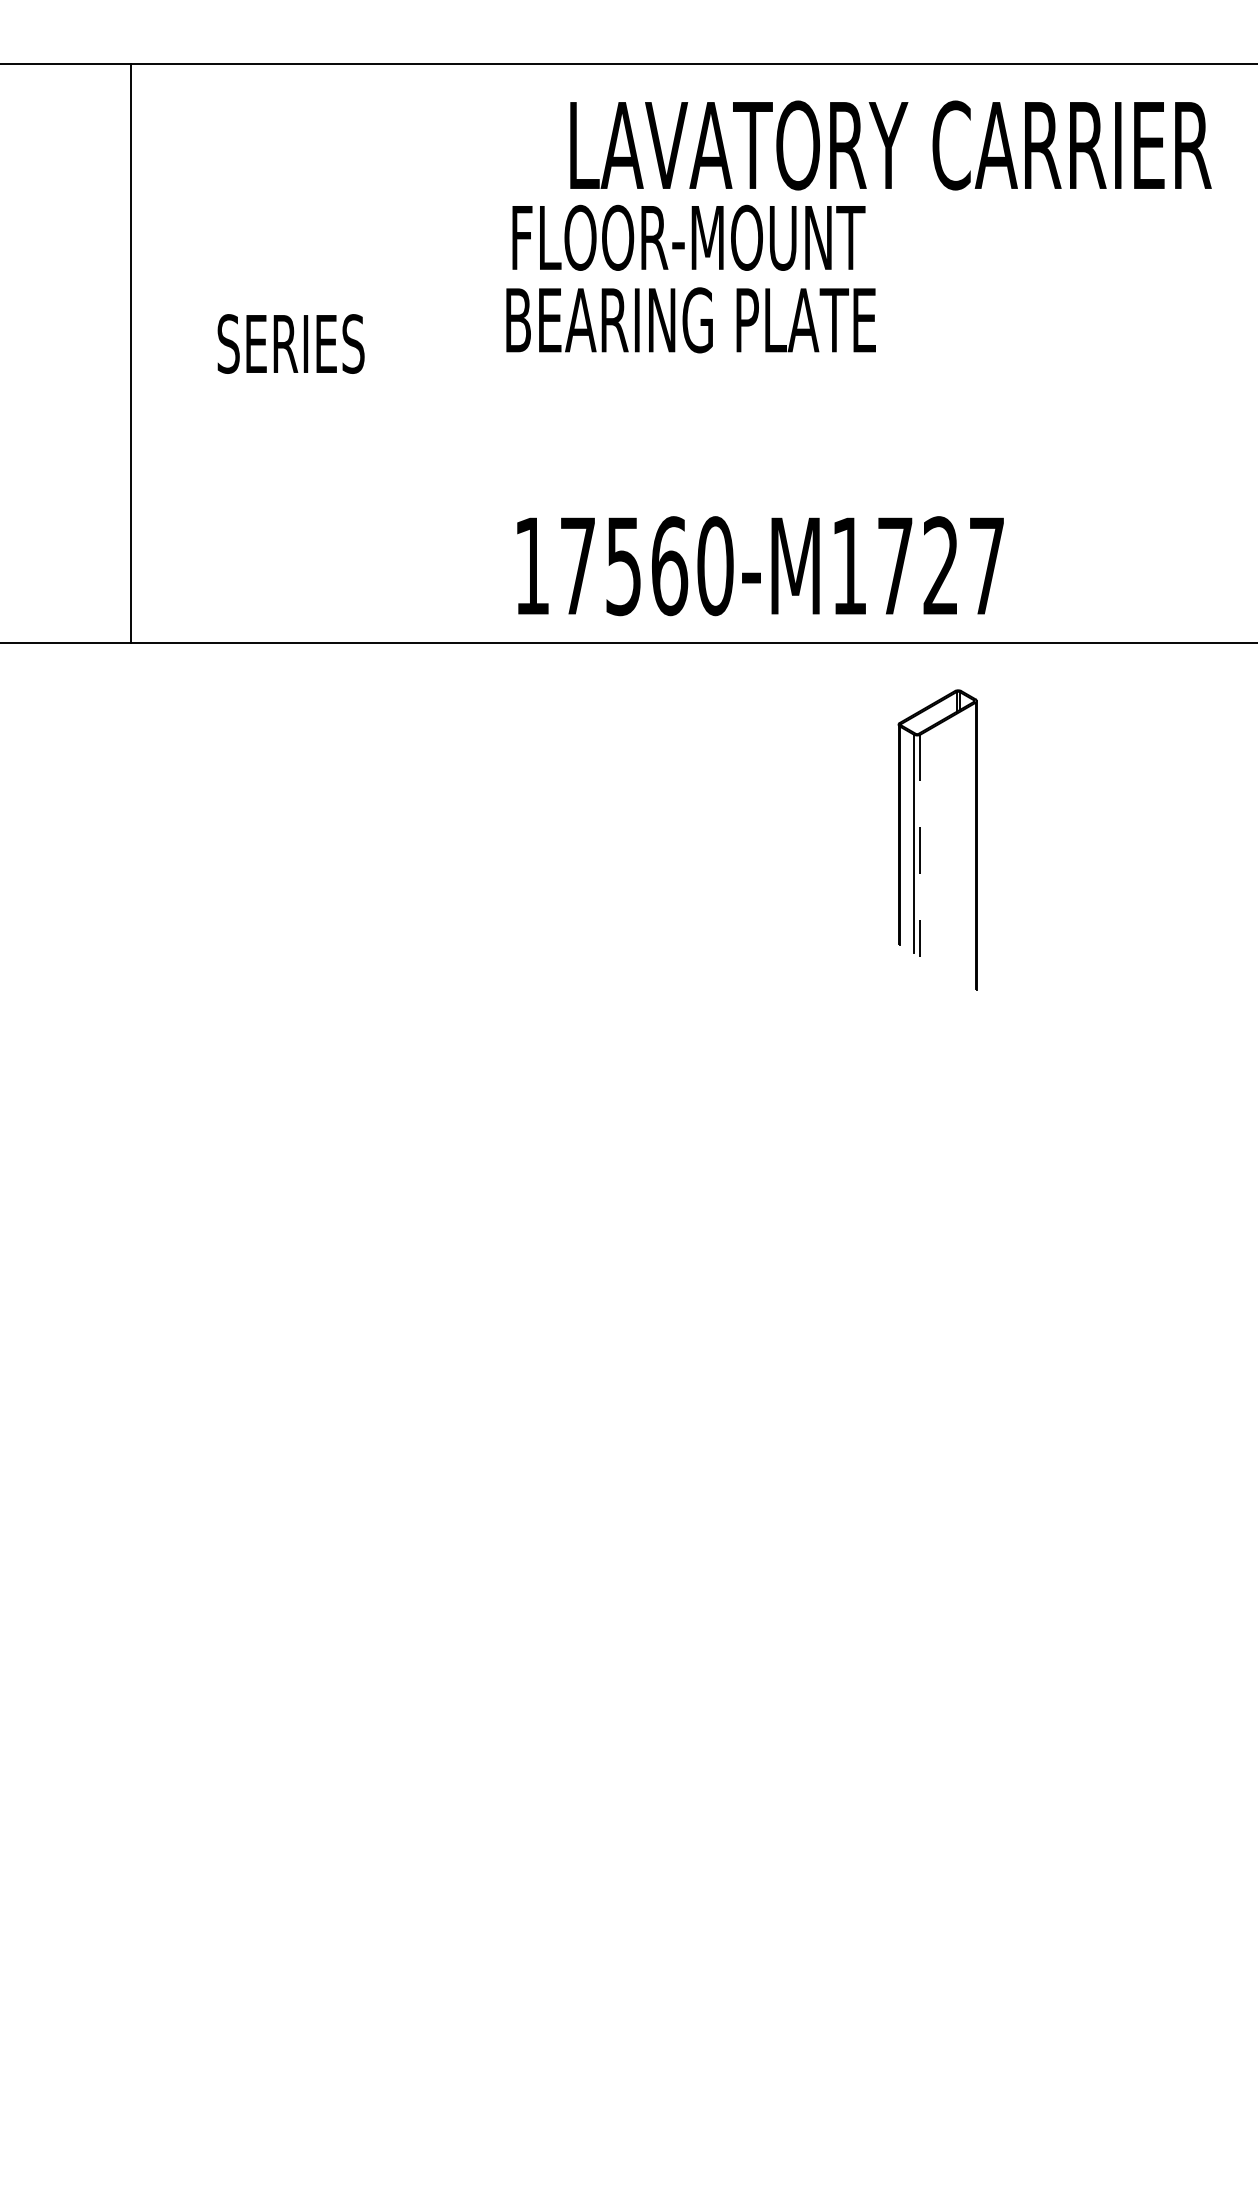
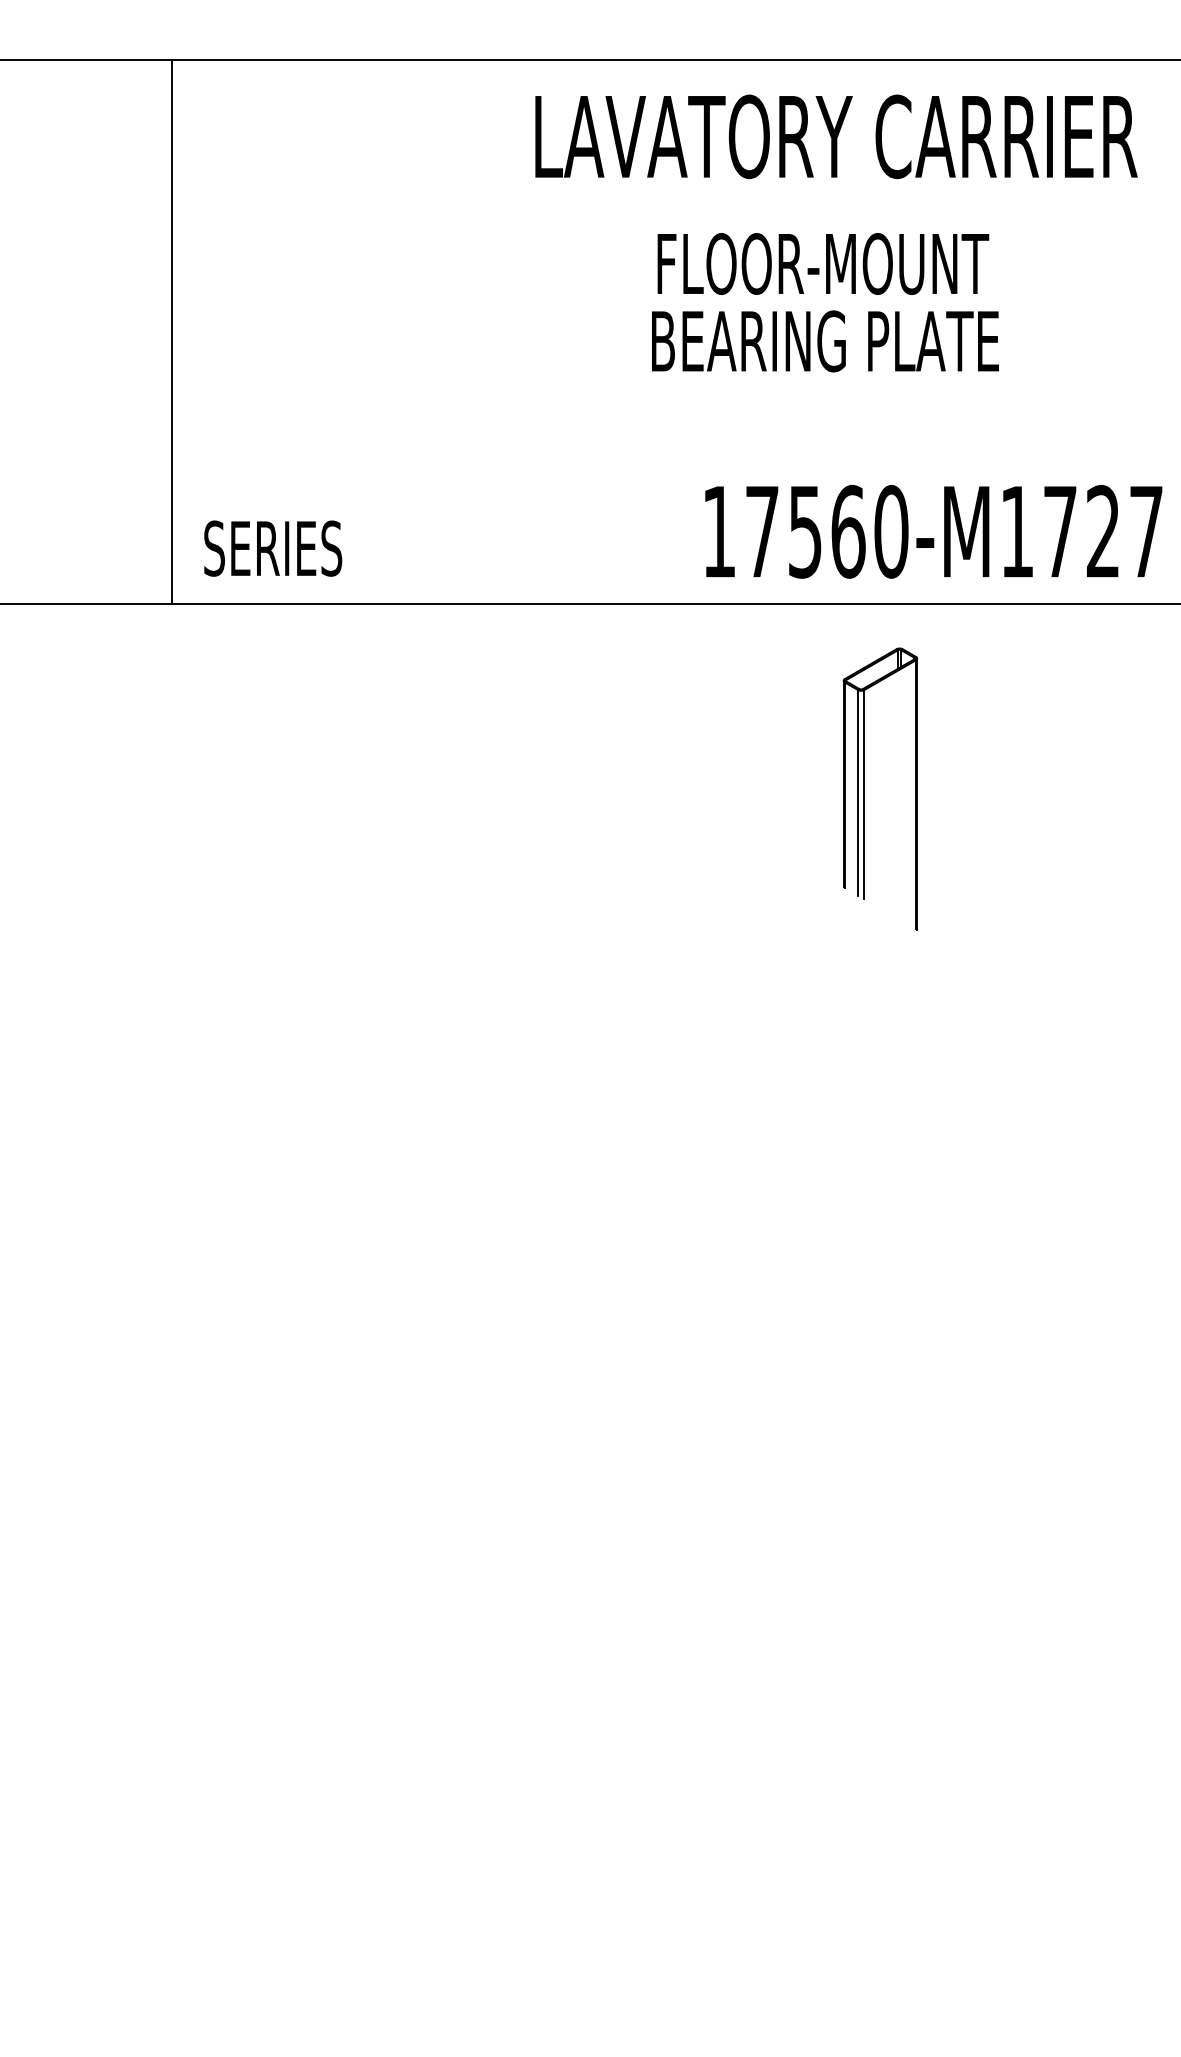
text: (690, 278) -> (824, 302), moved
text: (290, 343) -> (272, 548), moved
line: (131, 352) -> (172, 331), moved
text: (760, 566) -> (933, 532), moved
line: (920, 846) -> (864, 795), dashed -> solid

